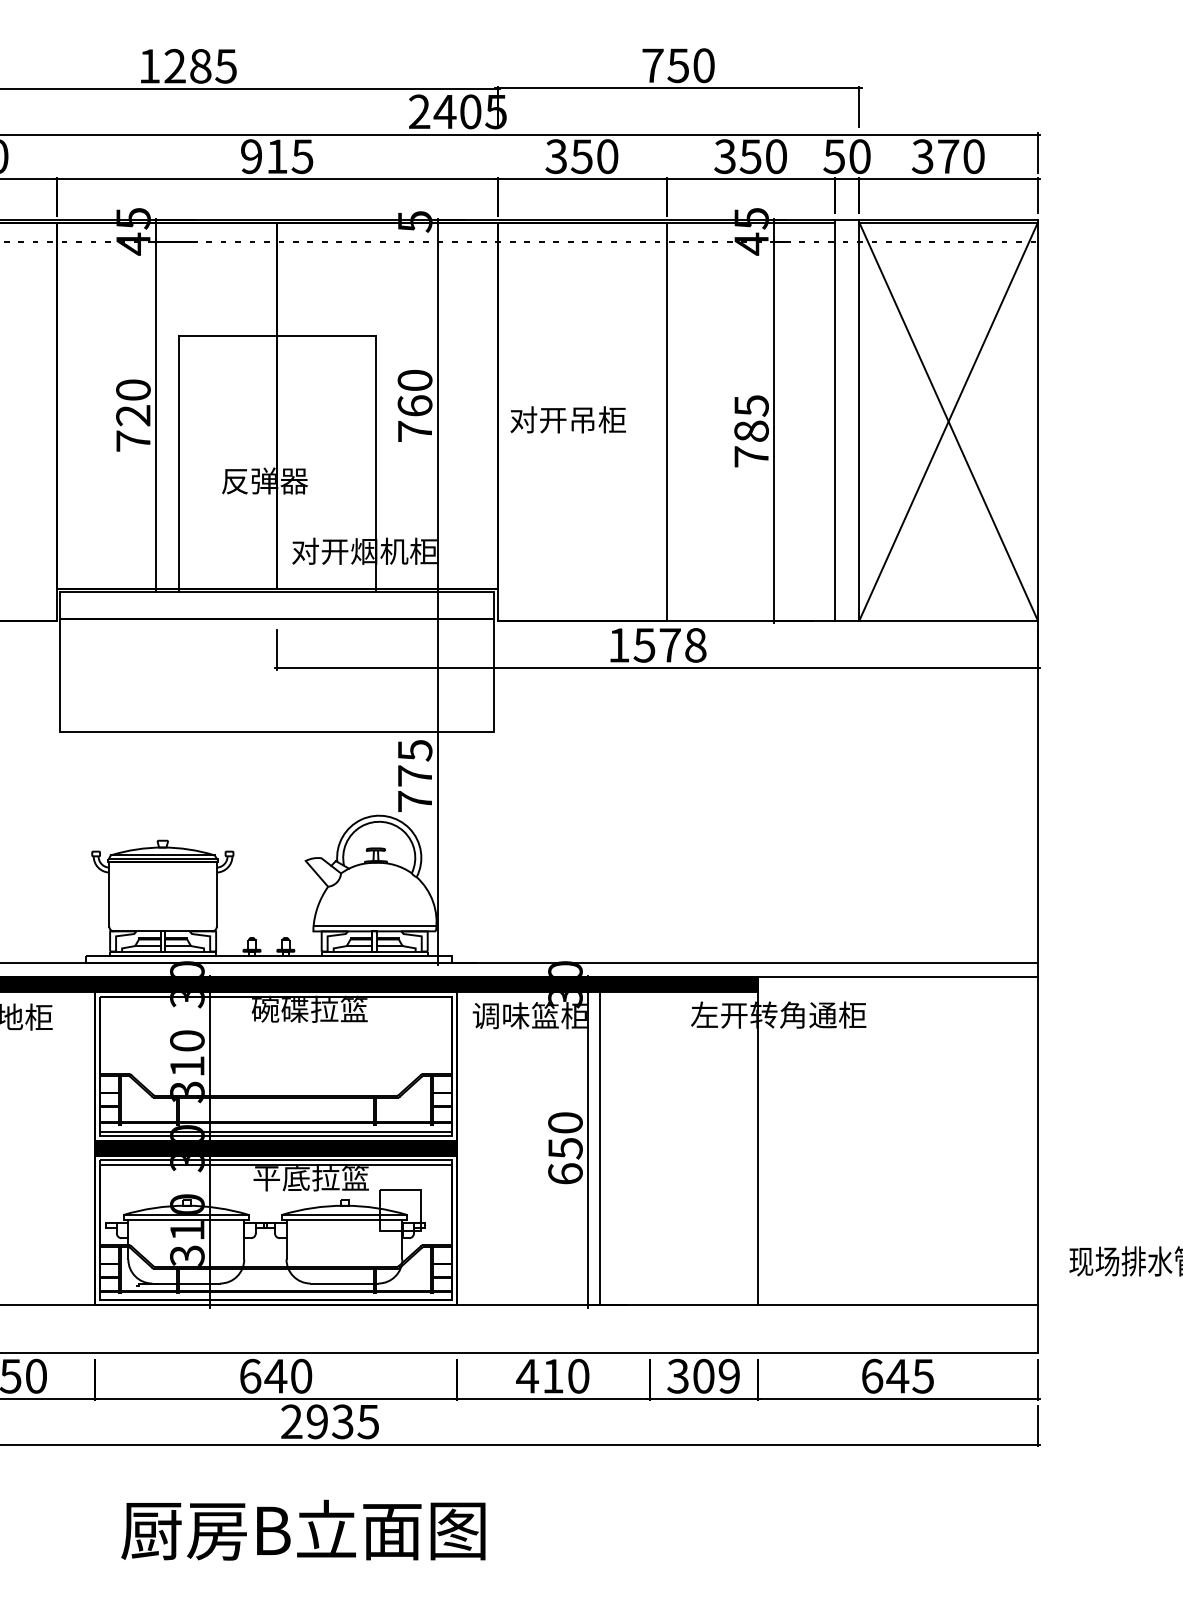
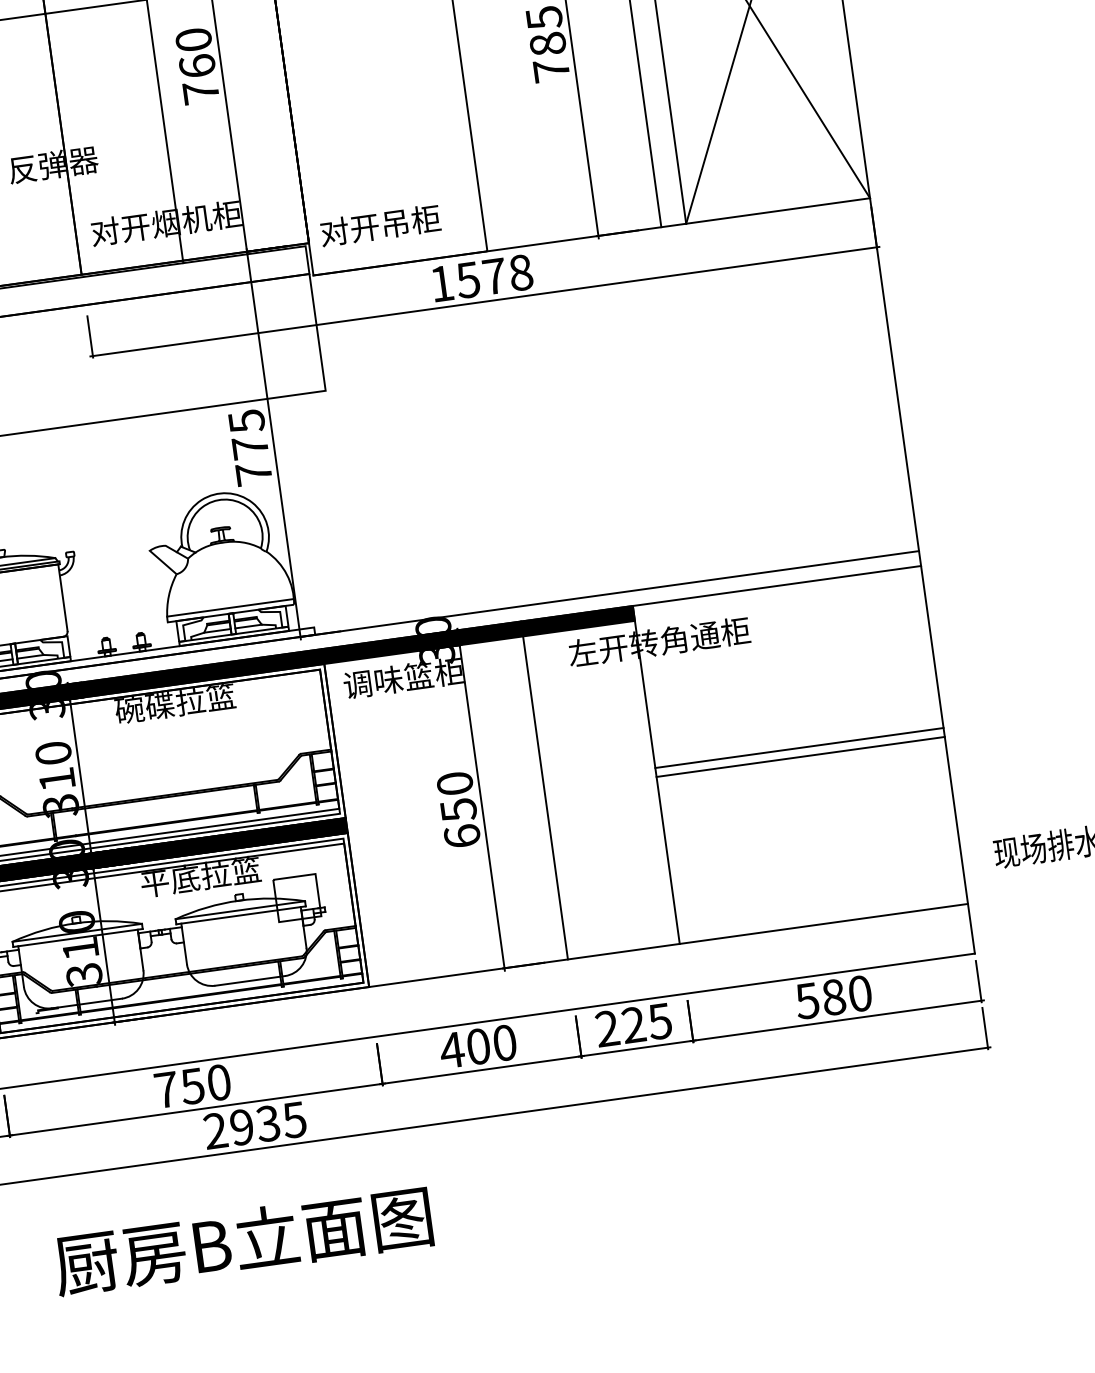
text: (567, 419) -> (379, 225), moved
line: (897, 1134) -> (798, 748), added
line: (599, 1141) -> (544, 790), moved
line: (897, 1143) -> (800, 757), added
text: (263, 1375) -> (179, 1087), 640 -> 750
text: (552, 1375) -> (477, 1045), 410 -> 400
text: (703, 1375) -> (633, 1024), 309 -> 225
text: (897, 1375) -> (833, 996), 645 -> 580

